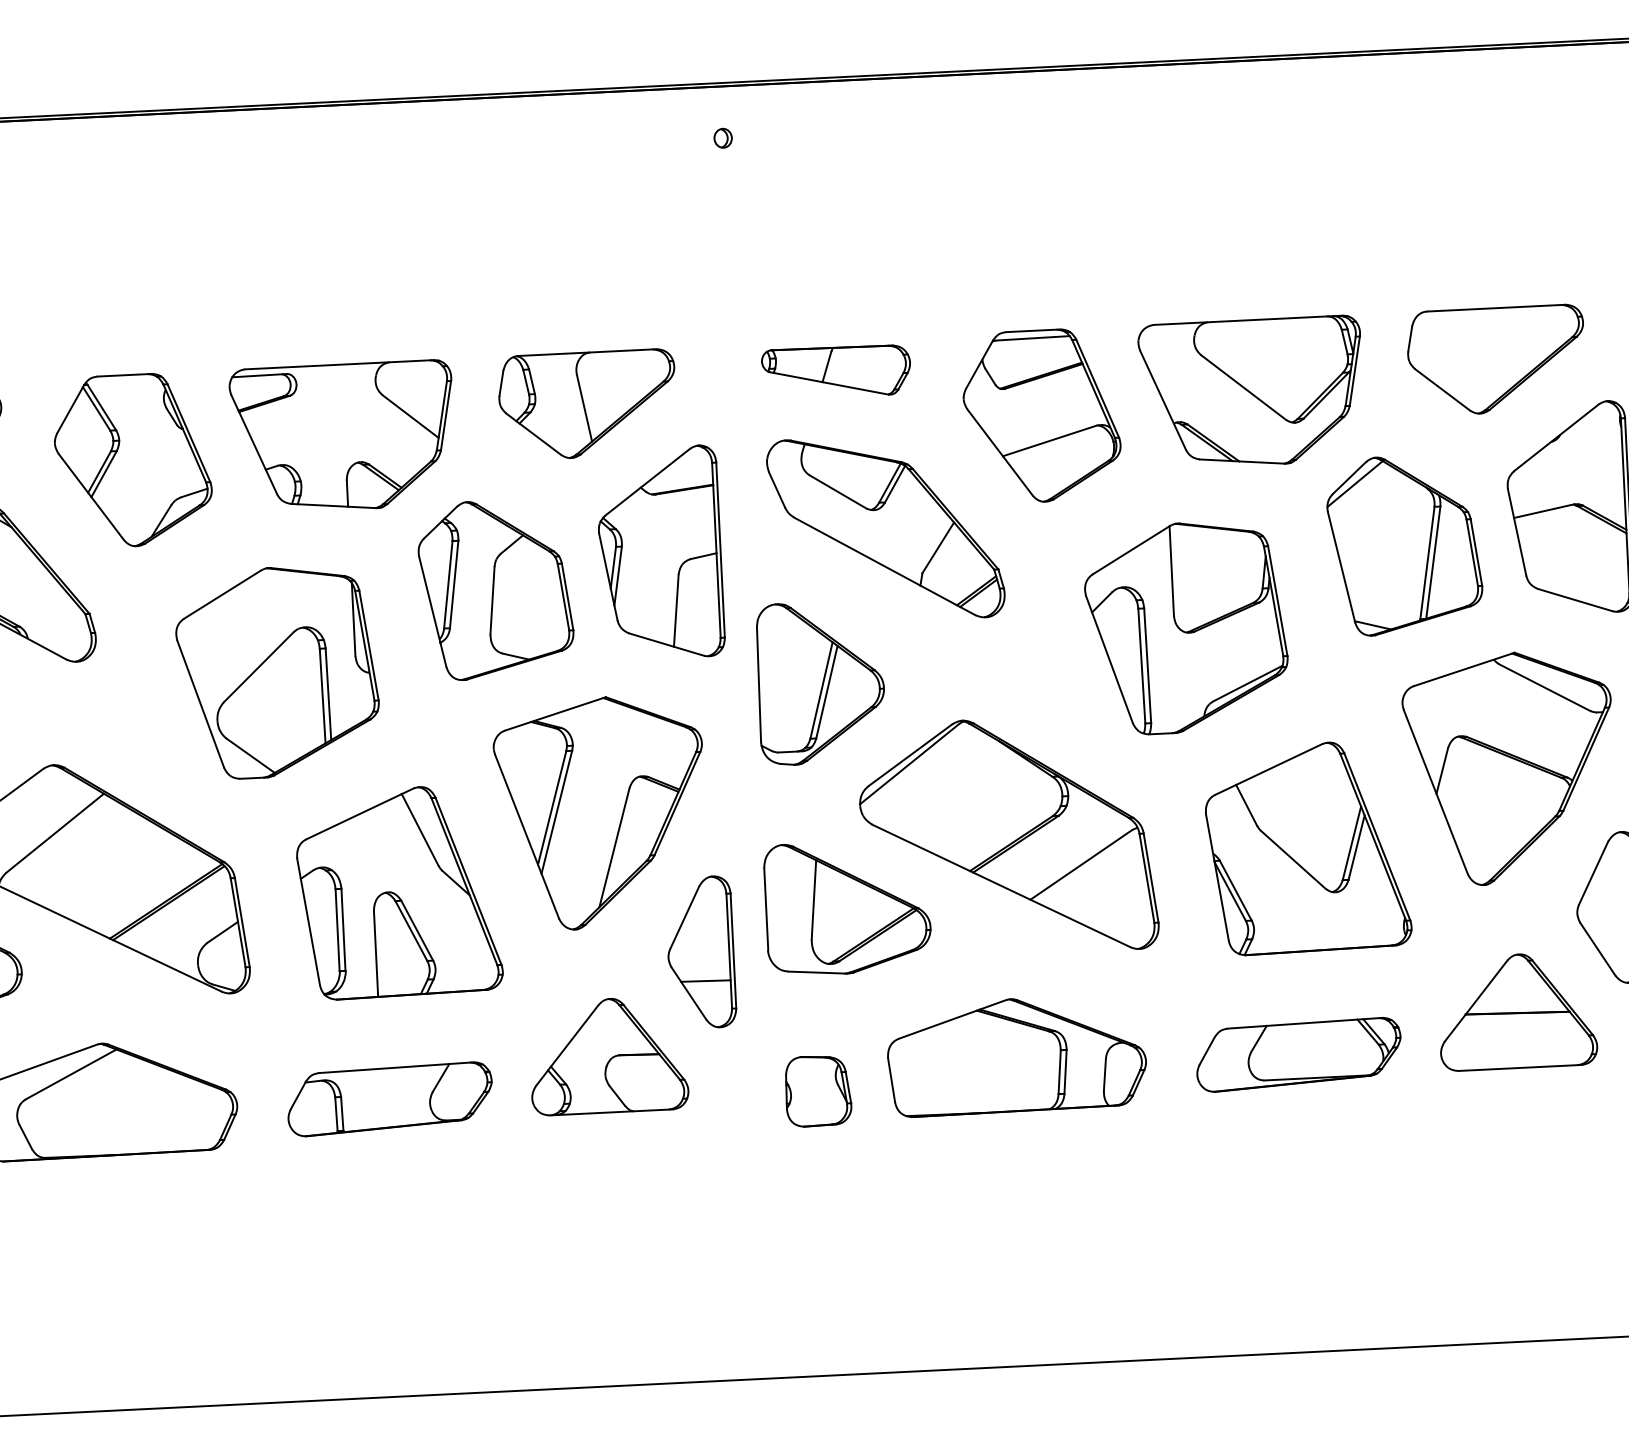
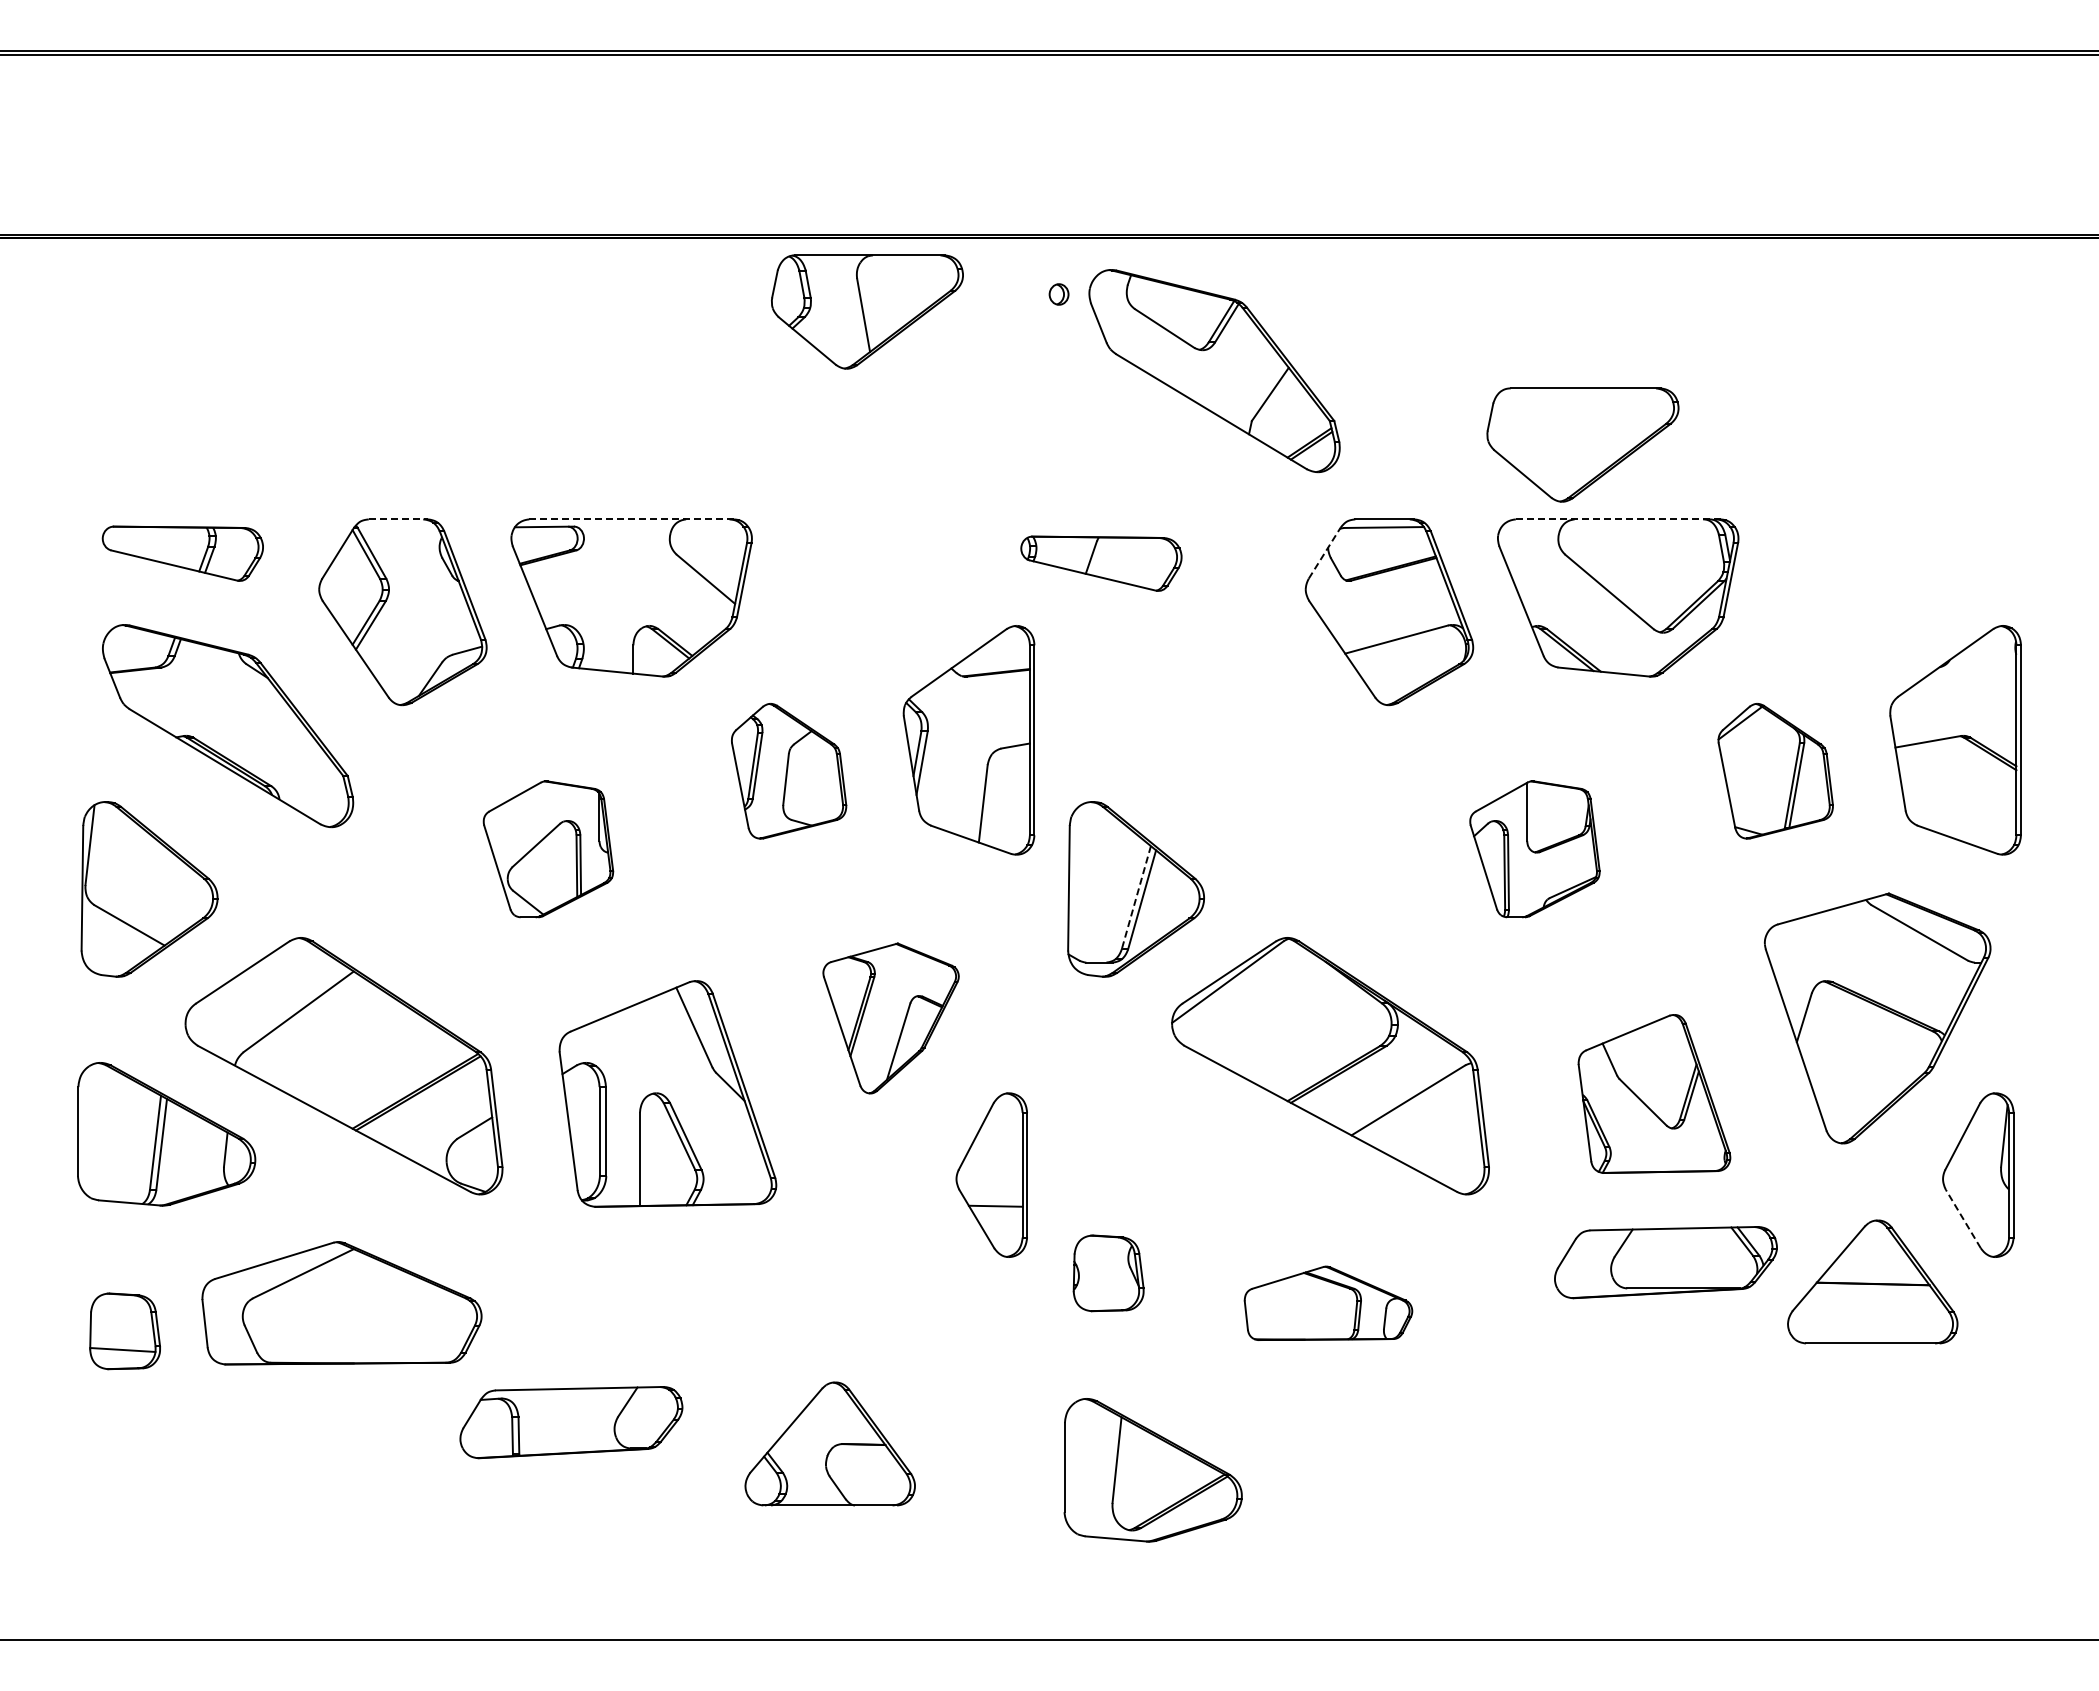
line: (1248, 320) -> (1618, 519), solid -> dashed
part: (1496, 359) -> (1582, 444), moved
line: (340, 364) -> (632, 519), solid -> dashed
line: (979, 364) -> (1324, 553), solid -> dashed
part: (836, 371) -> (1101, 563), moved
line: (124, 375) -> (398, 519), solid -> dashed
part: (587, 404) -> (867, 311), moved
part: (885, 529) -> (1214, 371), moved
part: (1404, 545) -> (1775, 771), size x0.7
part: (495, 589) -> (788, 771), size x0.7
part: (1186, 628) -> (1534, 849), size x0.6
part: (277, 672) -> (548, 849), size x0.6
line: (821, 690) -> (1136, 897), solid -> dashed
part: (600, 812) -> (890, 1018), size x0.6
part: (1307, 847) -> (1654, 1093), size x0.7
part: (847, 907) -> (1152, 1470), moved
line: (1597, 949) -> (1963, 1219), solid -> dashed
part: (1298, 1054) -> (1665, 1262), moved
part: (607, 1055) -> (829, 1443), moved
part: (1016, 1055) -> (1328, 1303), size x0.6
part: (818, 1091) -> (1108, 1273), moved
part: (390, 1099) -> (571, 1422), moved

